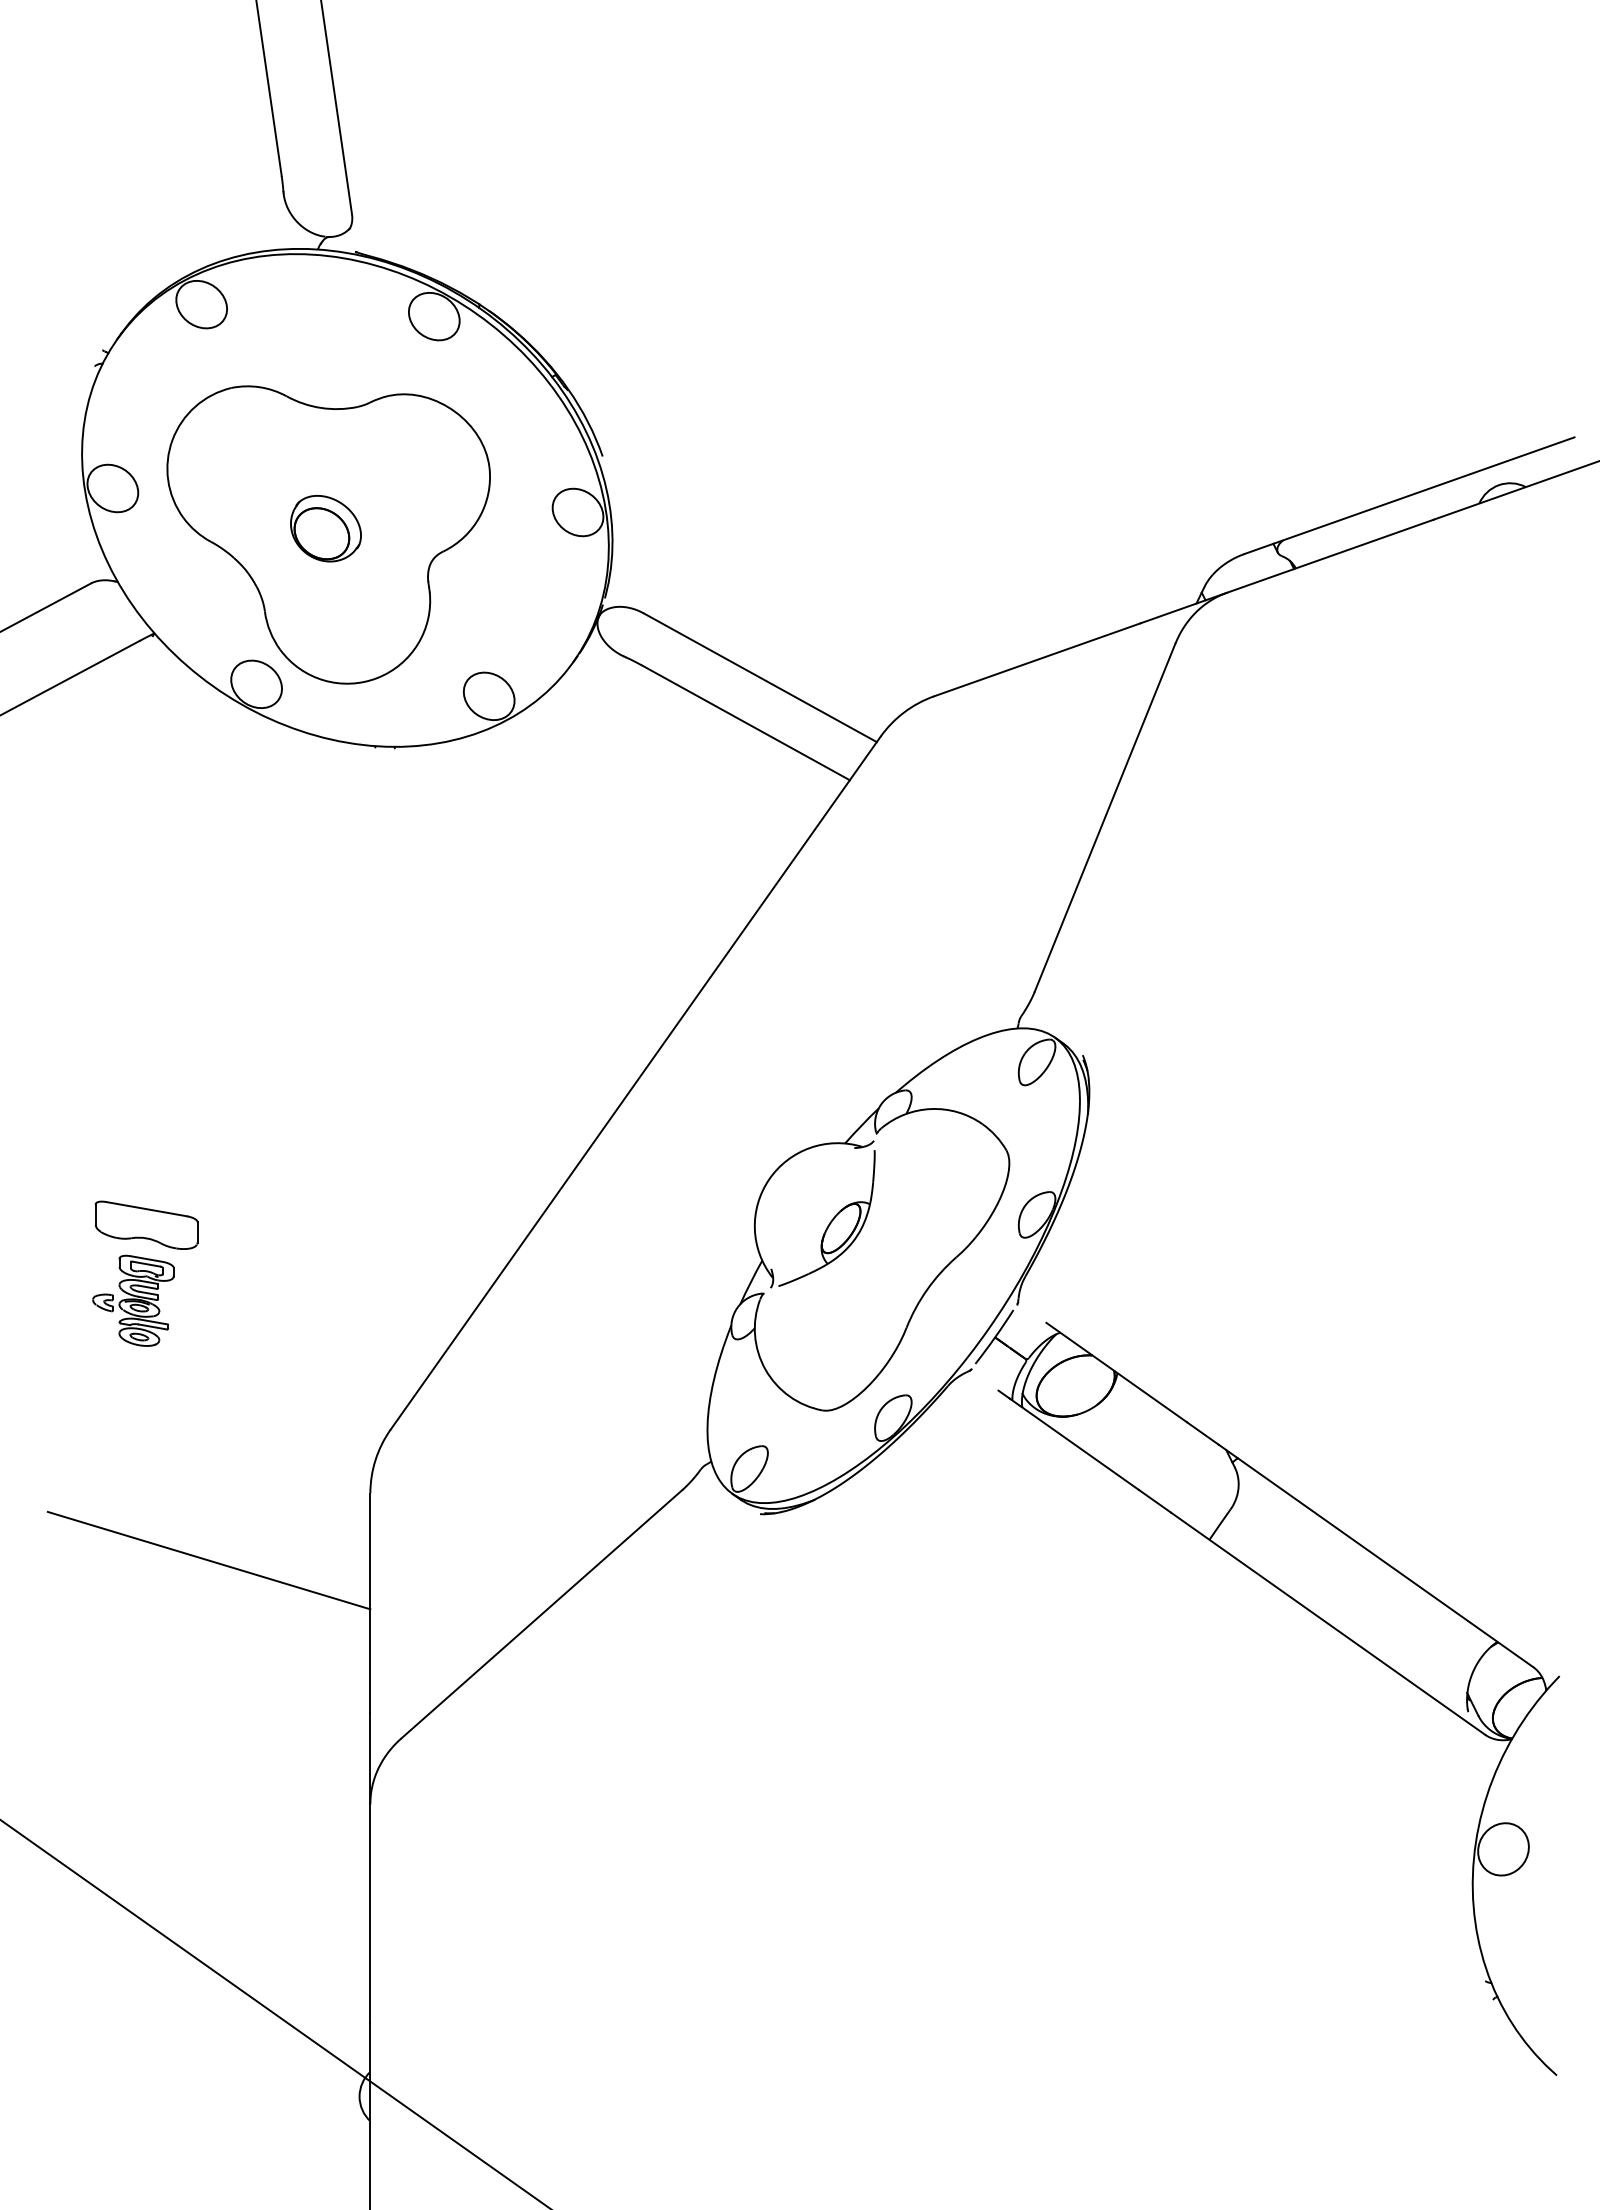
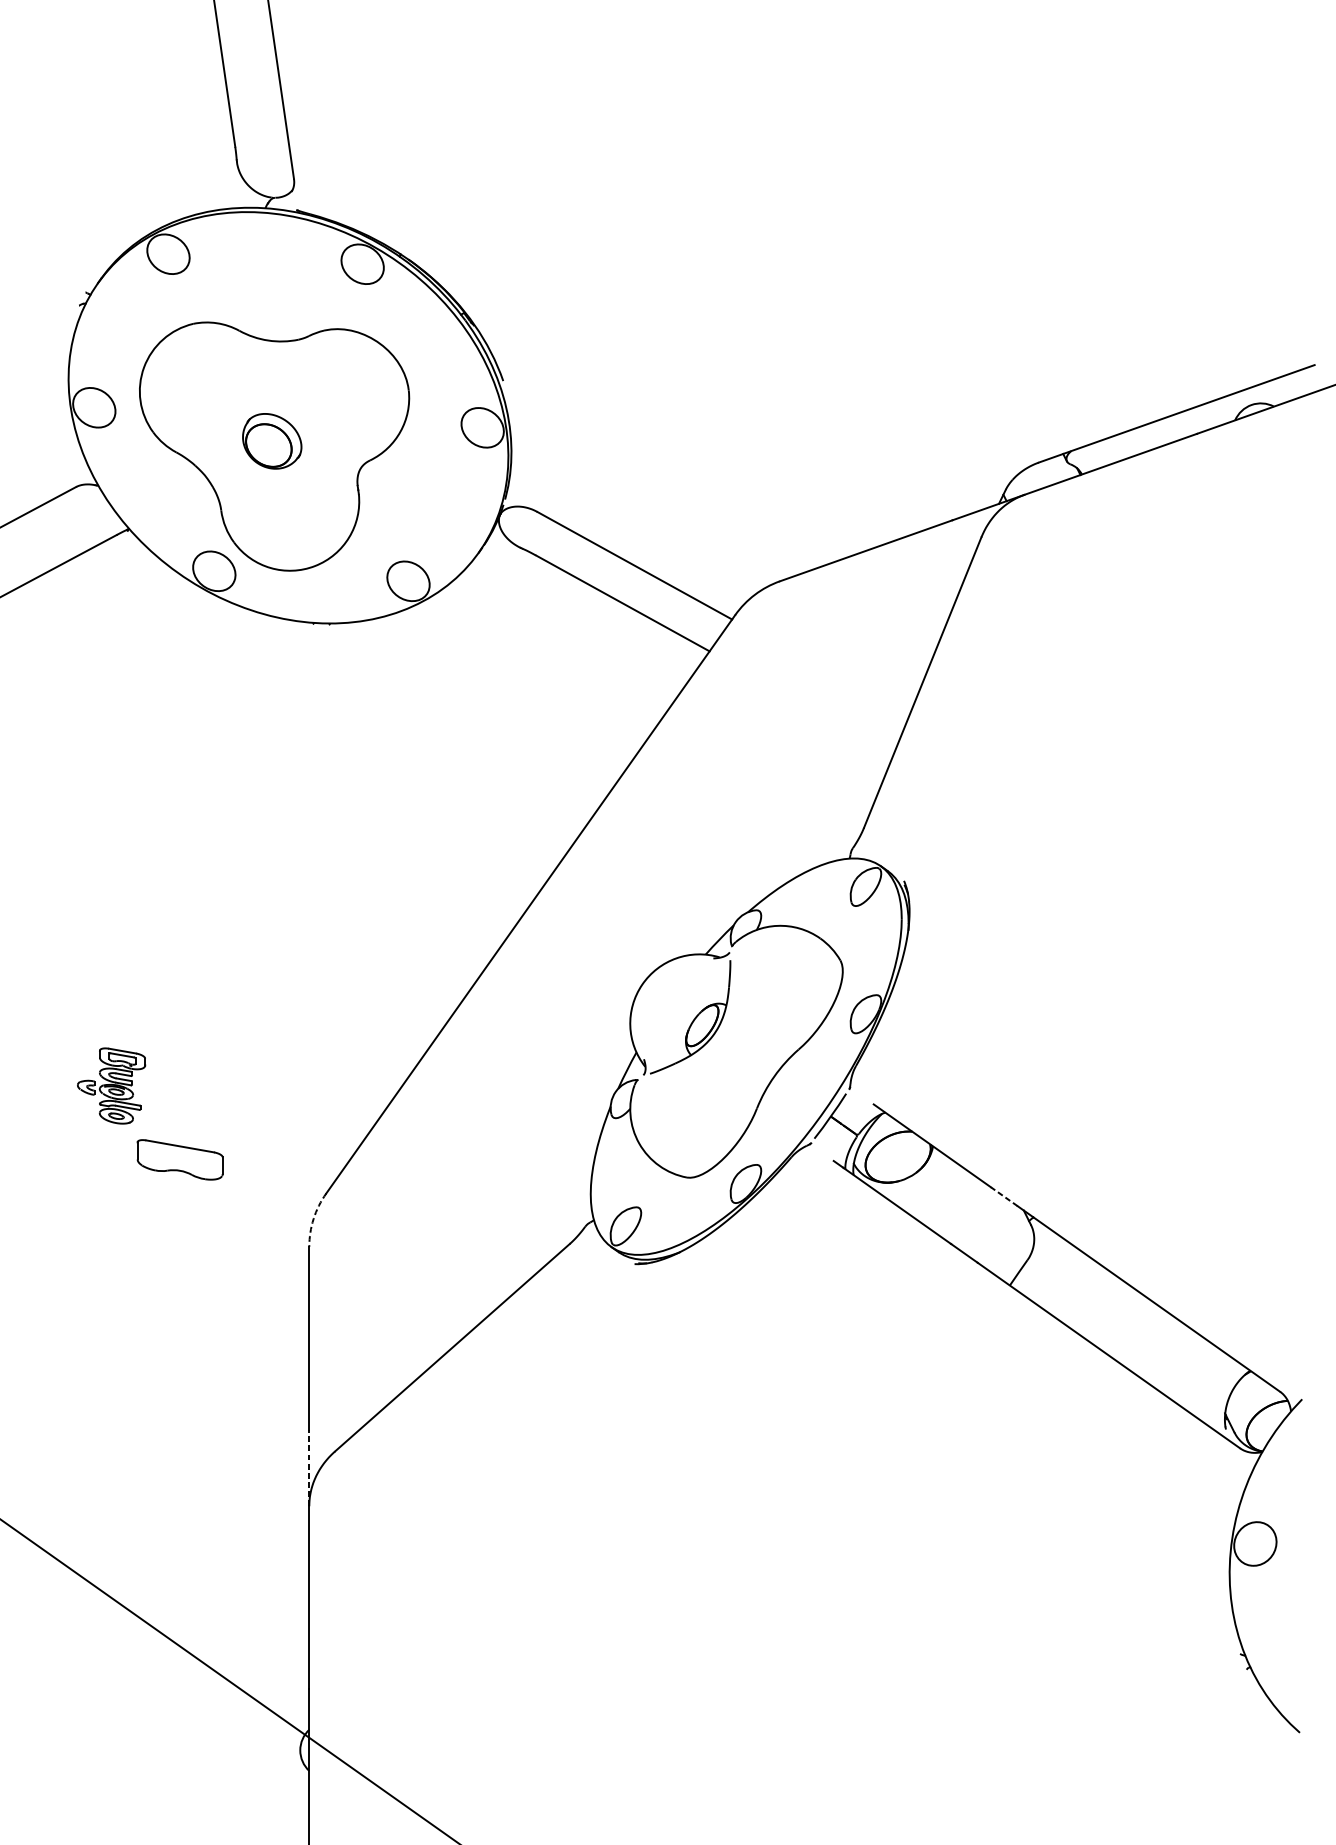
part: (146, 1224) -> (180, 1159), moved
line: (1202, 1433) -> (1004, 1196), solid -> dashed
arc: (375, 1460) -> (313, 1219), solid -> dashed
line: (208, 1560) -> (174, 1302), removed
line: (370, 1758) -> (309, 1468), solid -> dashed

